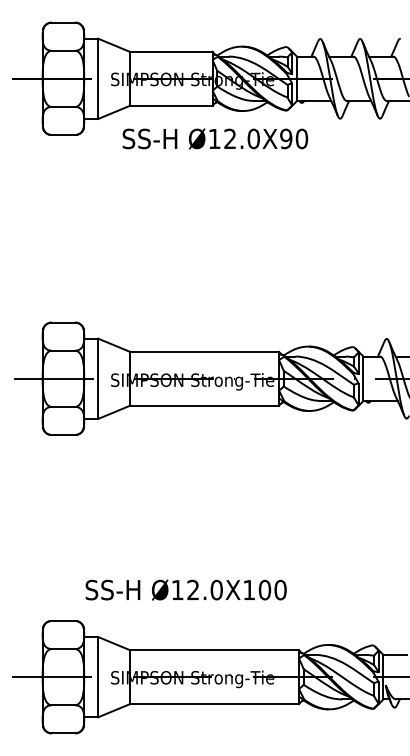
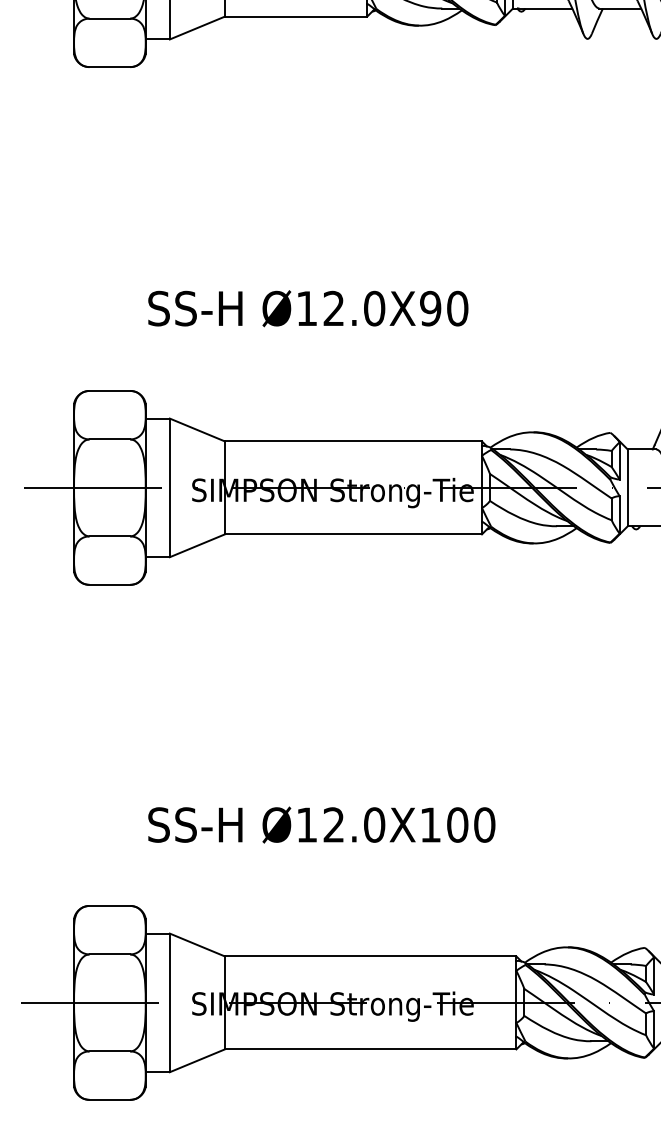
text: (215, 138) -> (308, 307), moved
text: (185, 589) -> (320, 823), moved

